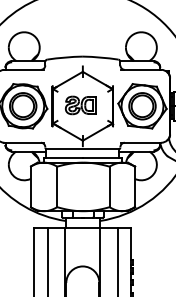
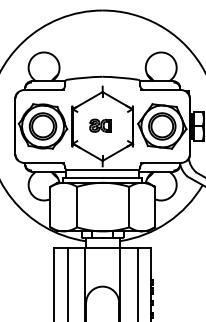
part: (80, 105) -> (100, 125), size x0.7

